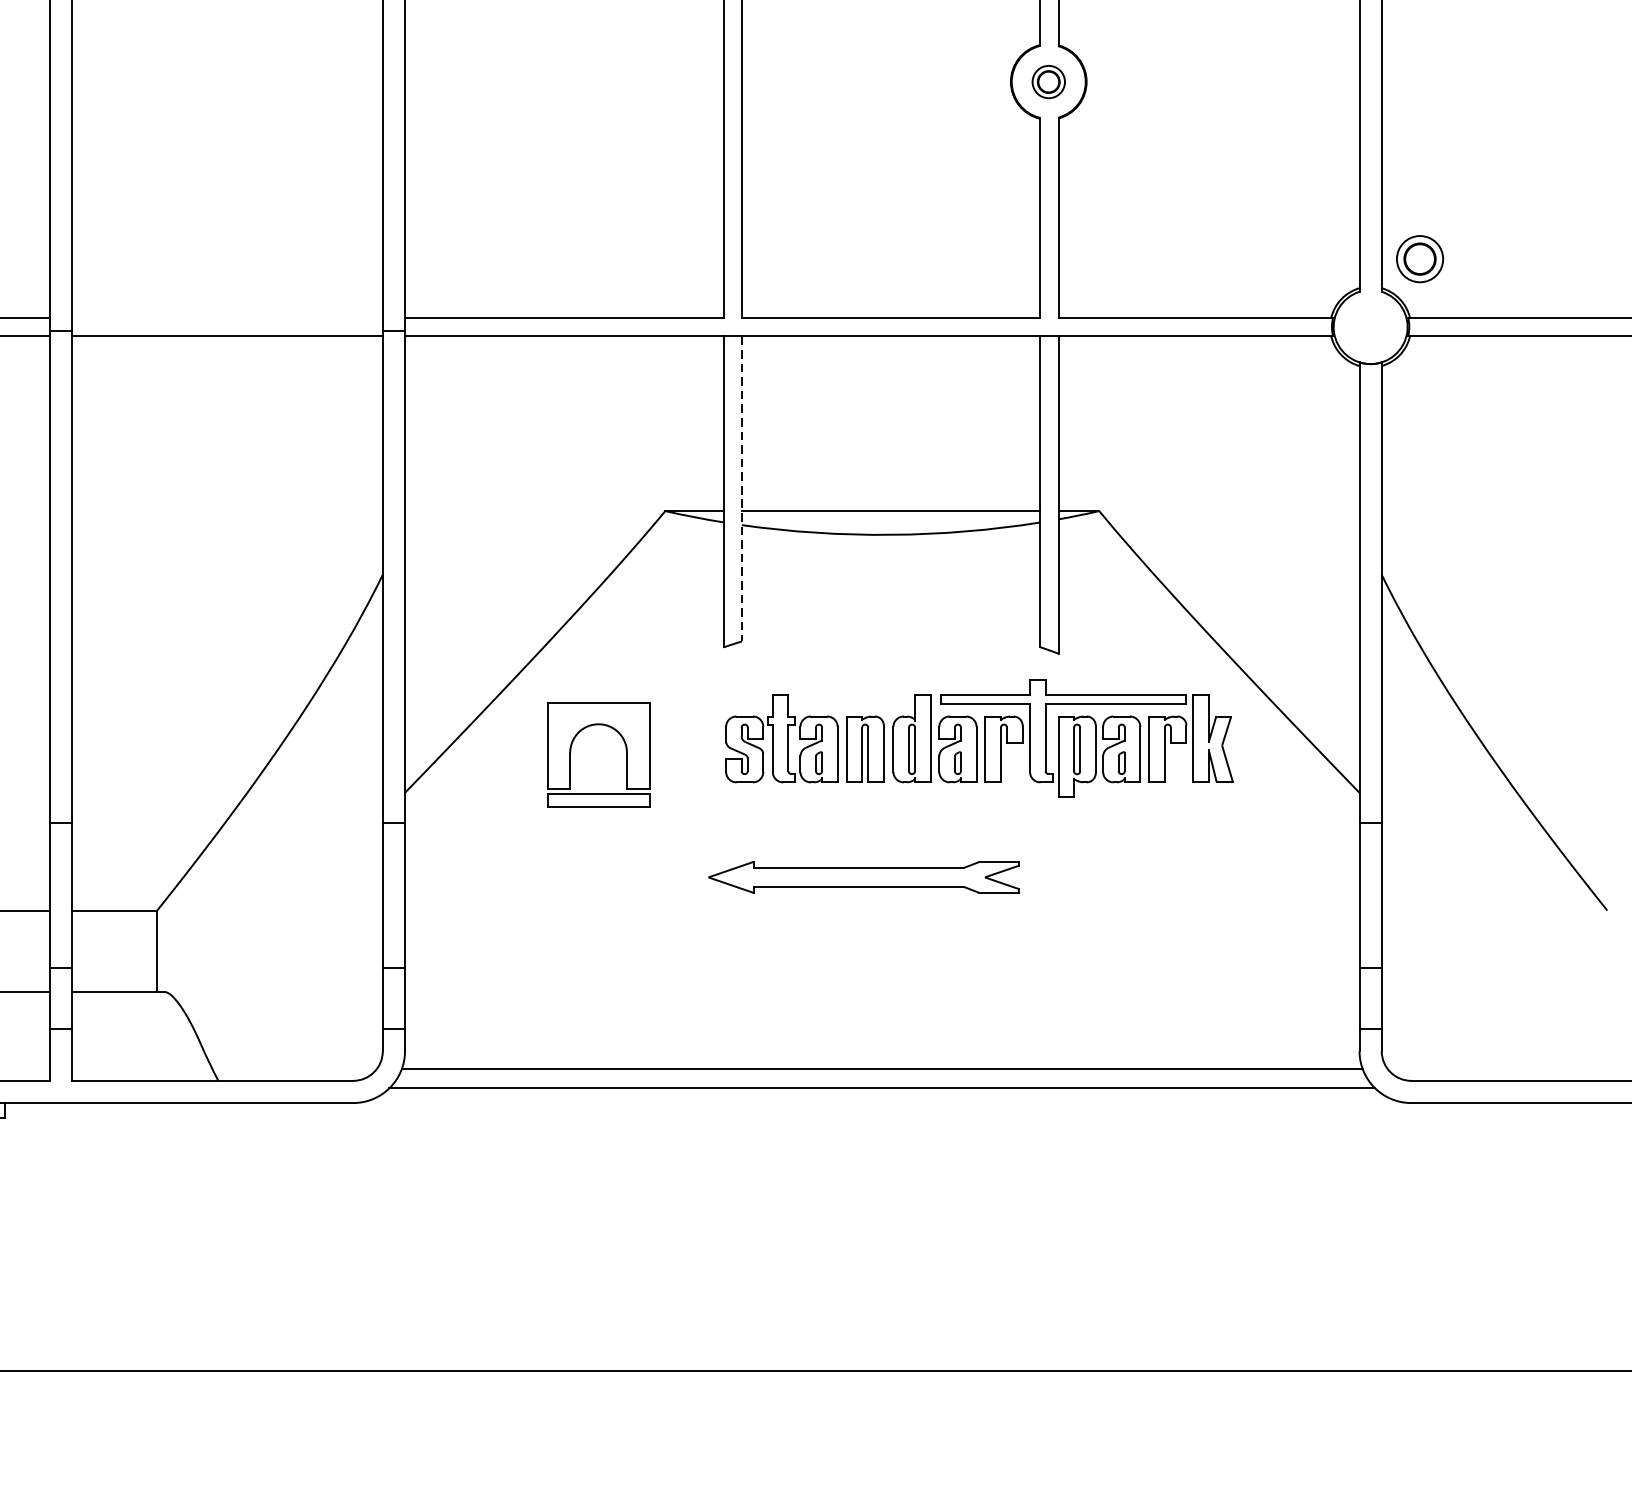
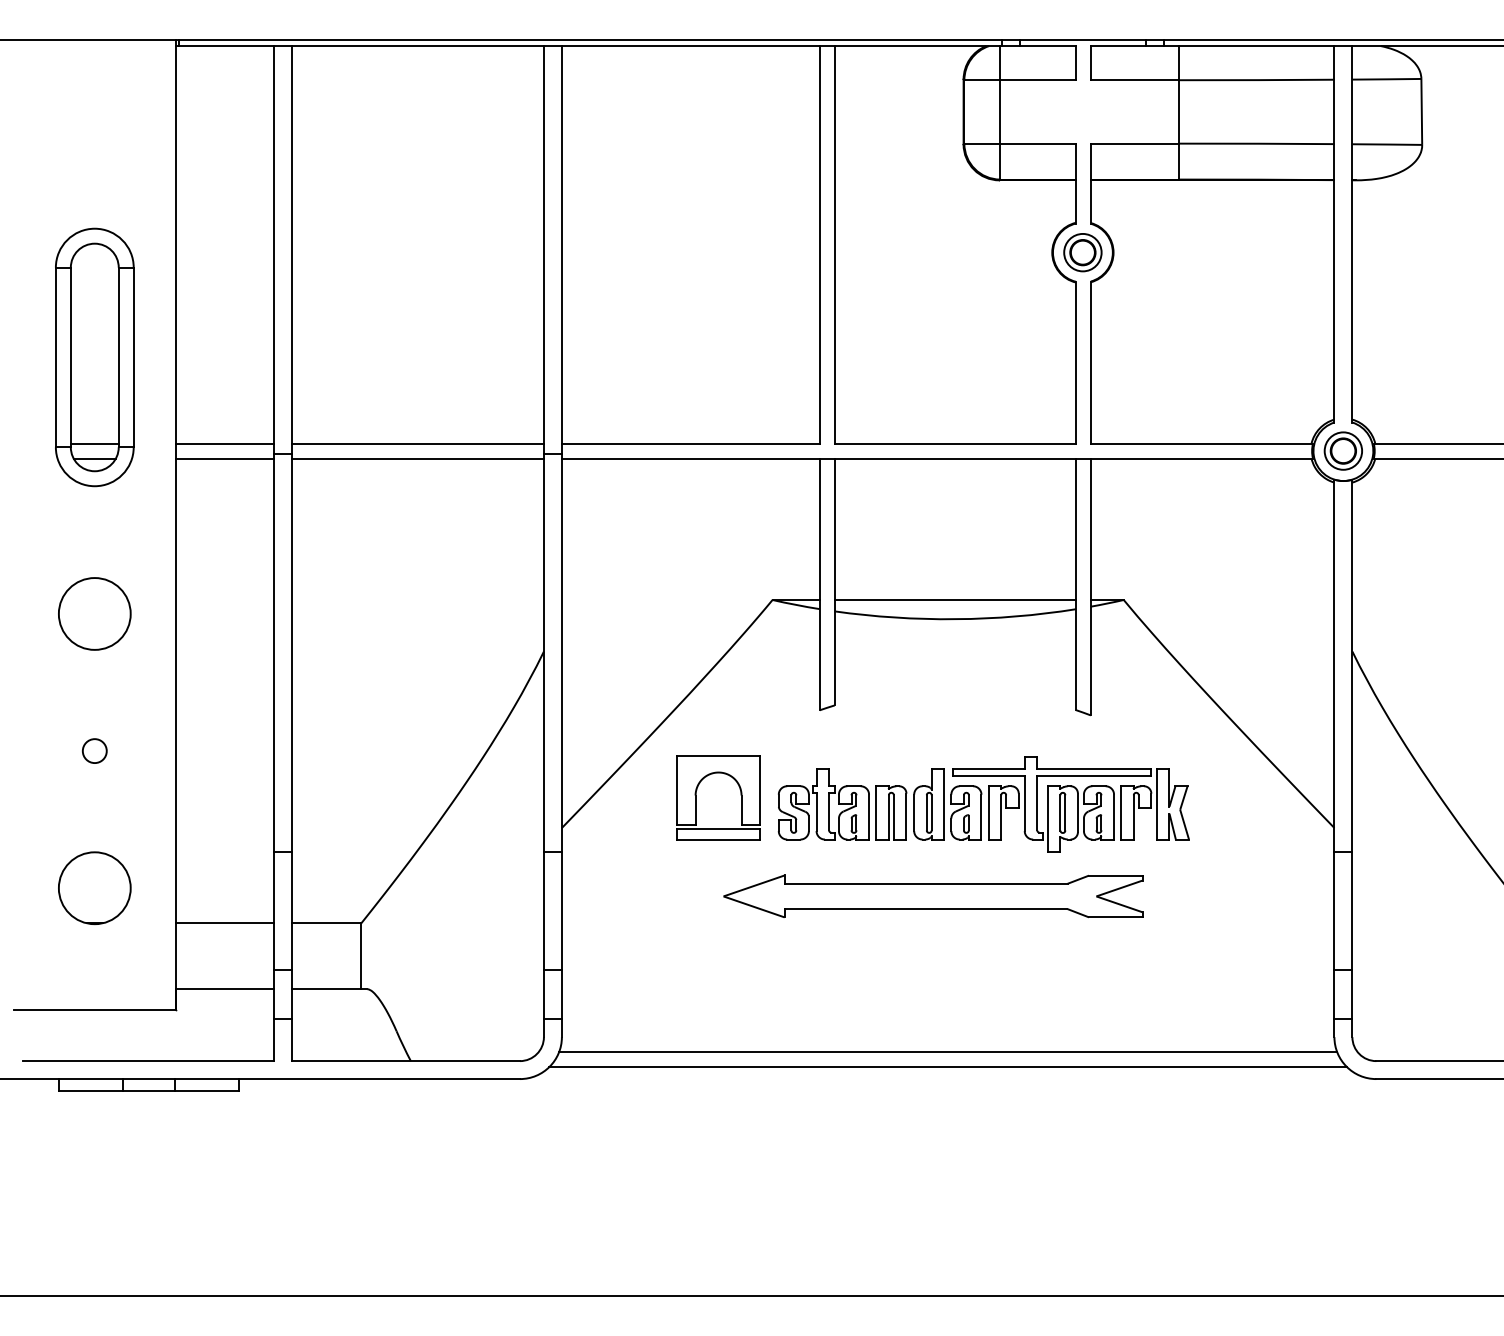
part: (1048, 81) -> (1082, 252), size x1.43
part: (1418, 258) -> (1342, 450), moved
line: (226, 317) -> (417, 443), added
line: (741, 489) -> (834, 582), dashed -> solid
part: (979, 739) -> (983, 804), moved
part: (864, 877) -> (933, 896), size x1.67

